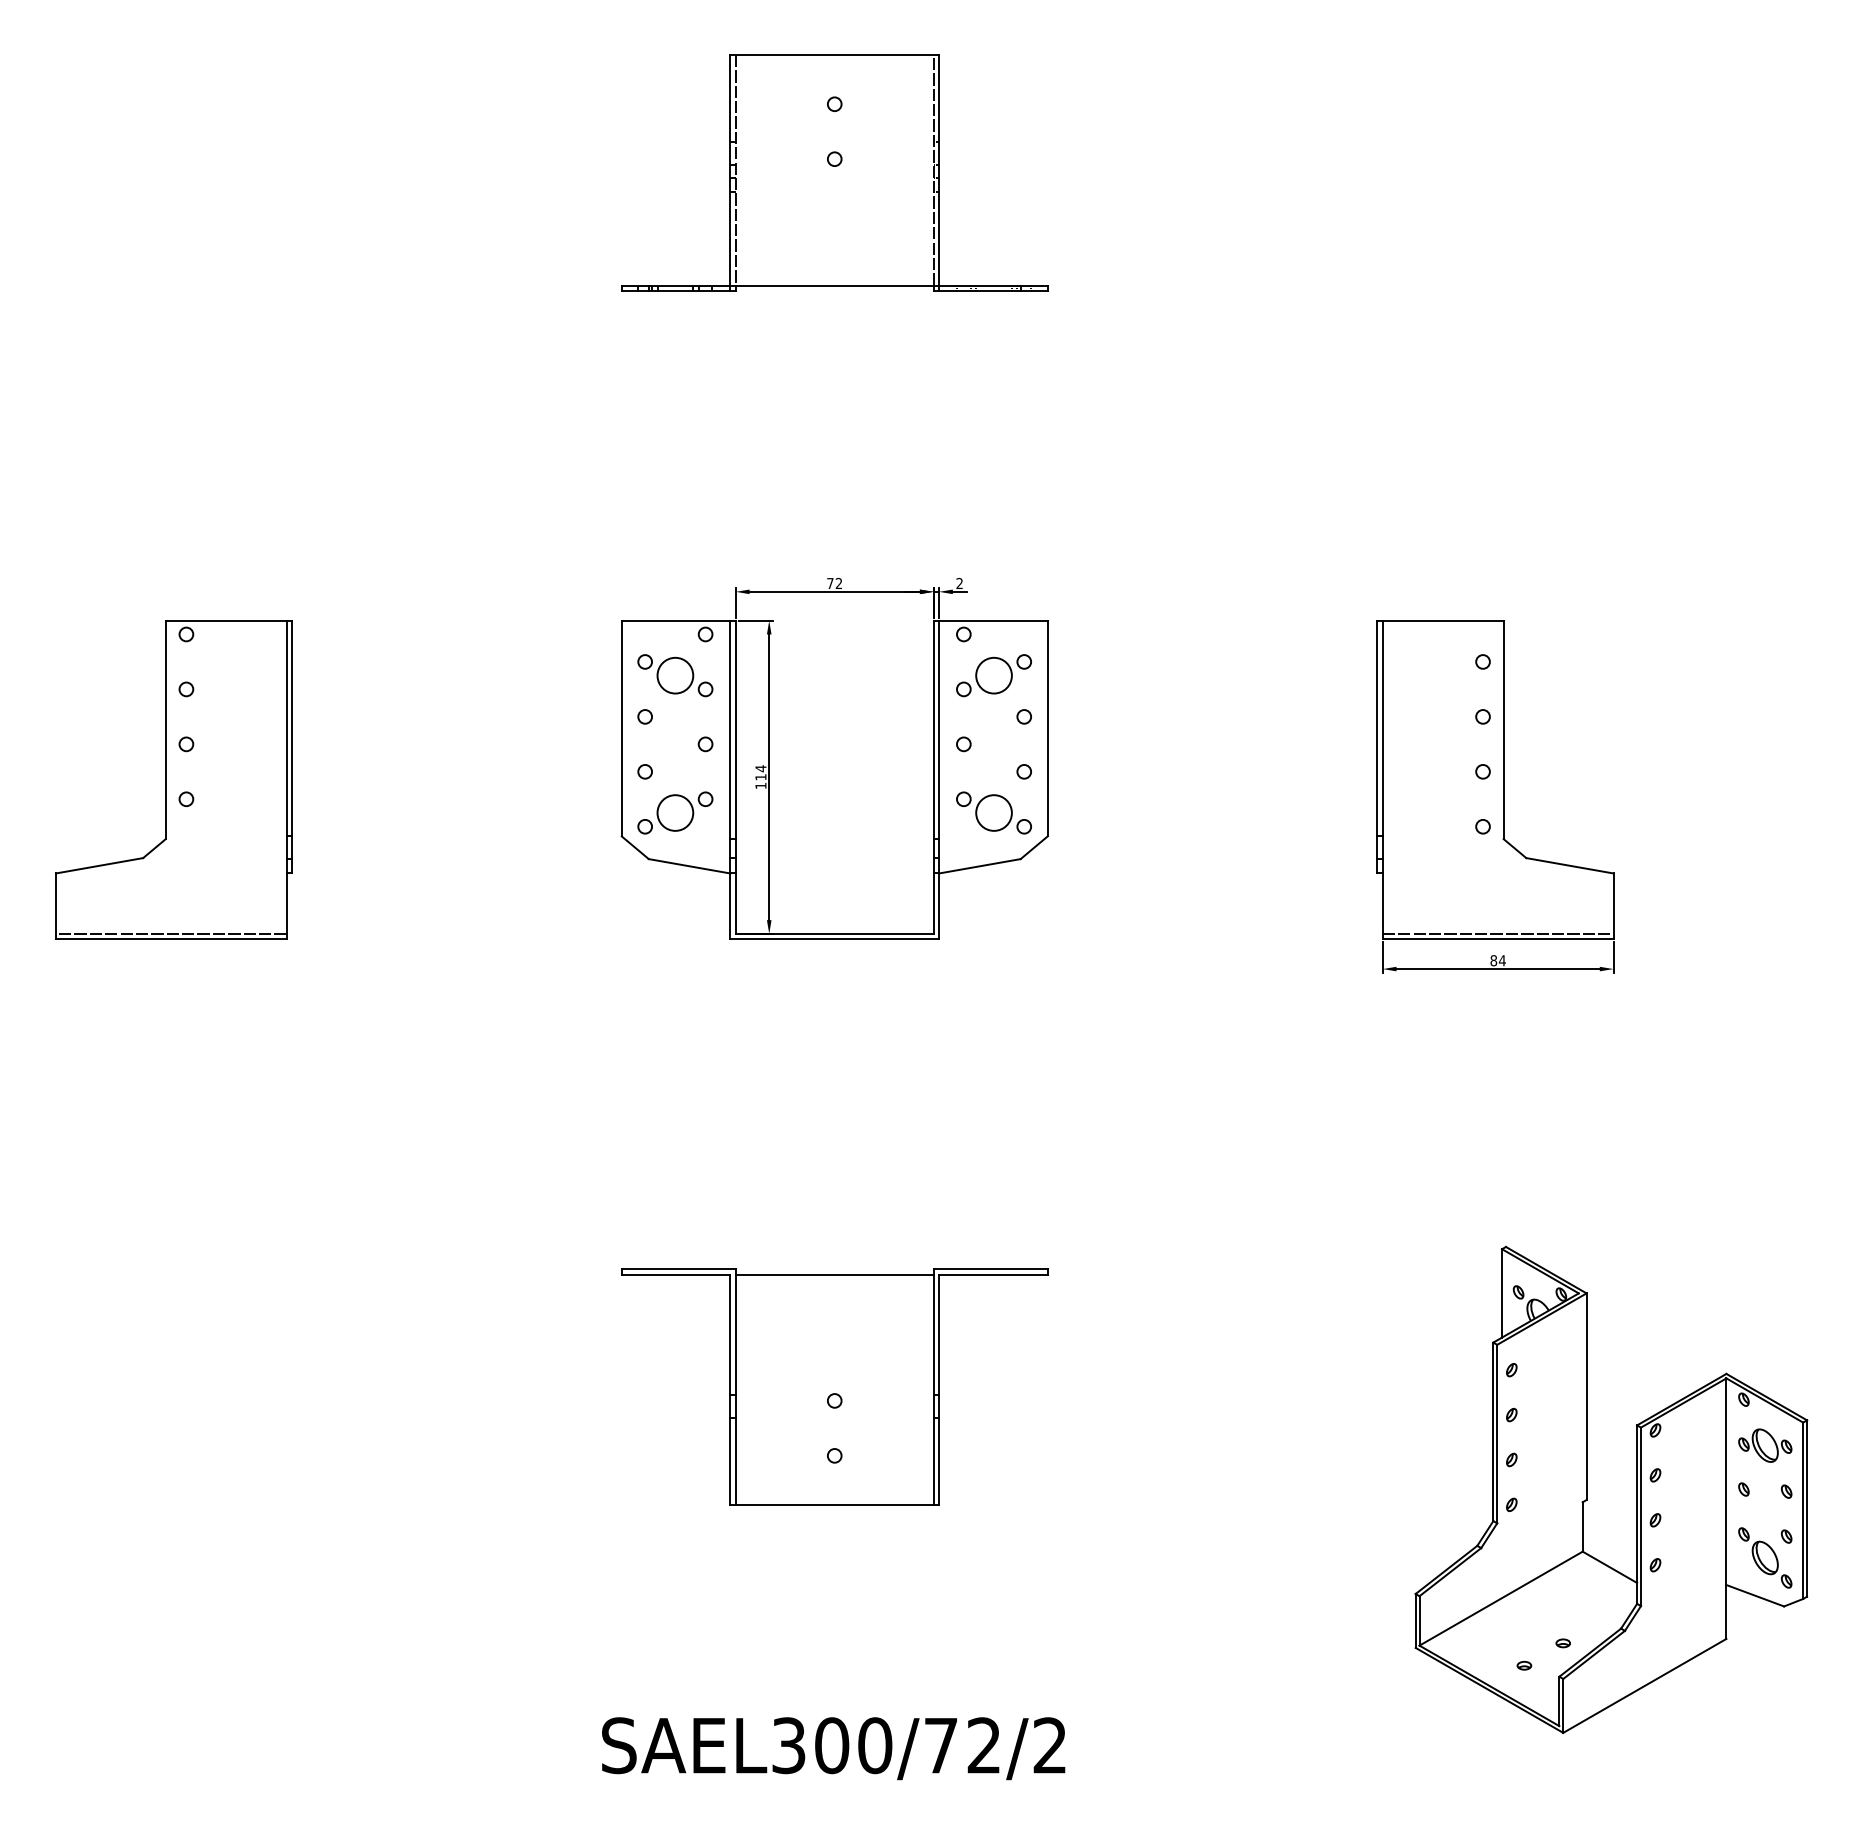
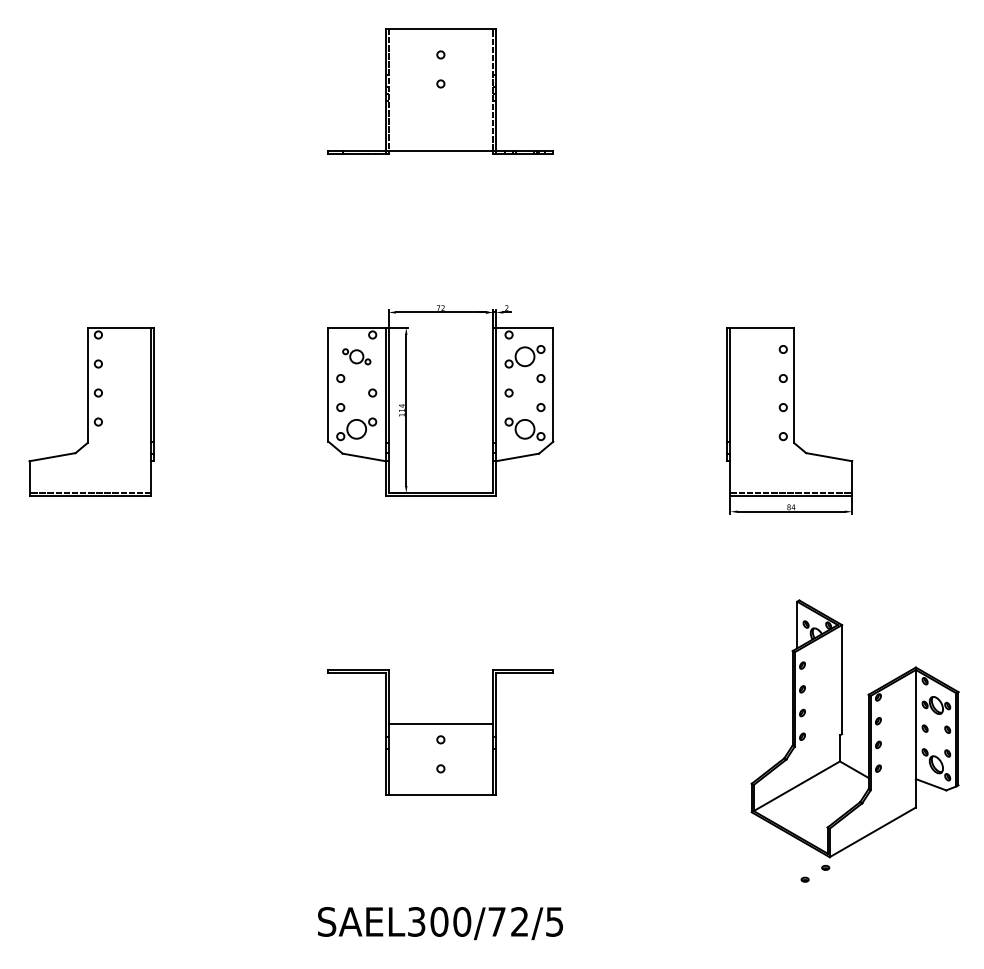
part: (674, 675) -> (356, 356), size x0.7
line: (834, 1275) -> (440, 724), moved
part: (1587, 1489) -> (842, 728), moved
text: (1049, 1744) -> (554, 921), SAEL300/72/2 -> SAEL300/72/5

